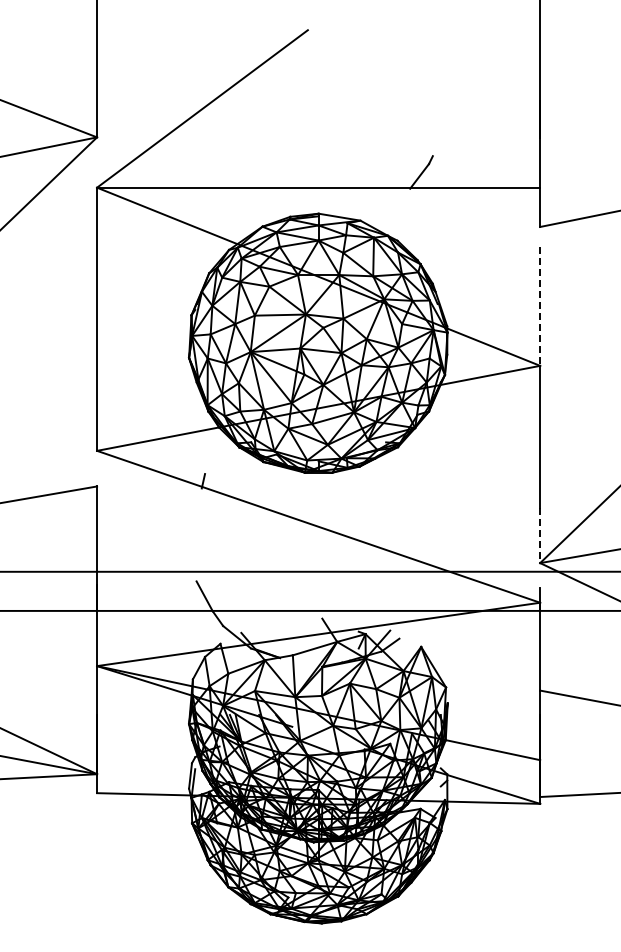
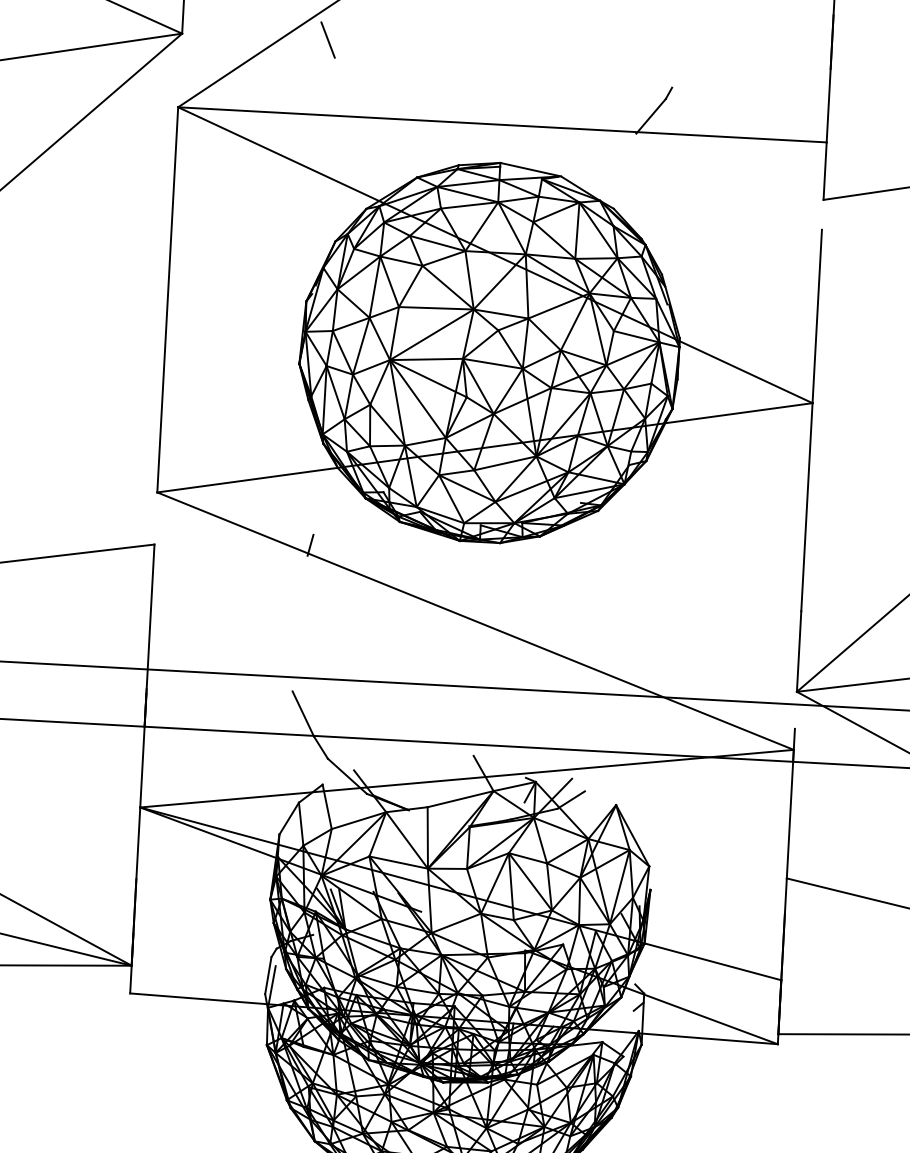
line: (196, 136) -> (327, 40), added
line: (540, 307) -> (817, 317), dashed -> solid
line: (540, 535) -> (799, 651), dashed -> solid

